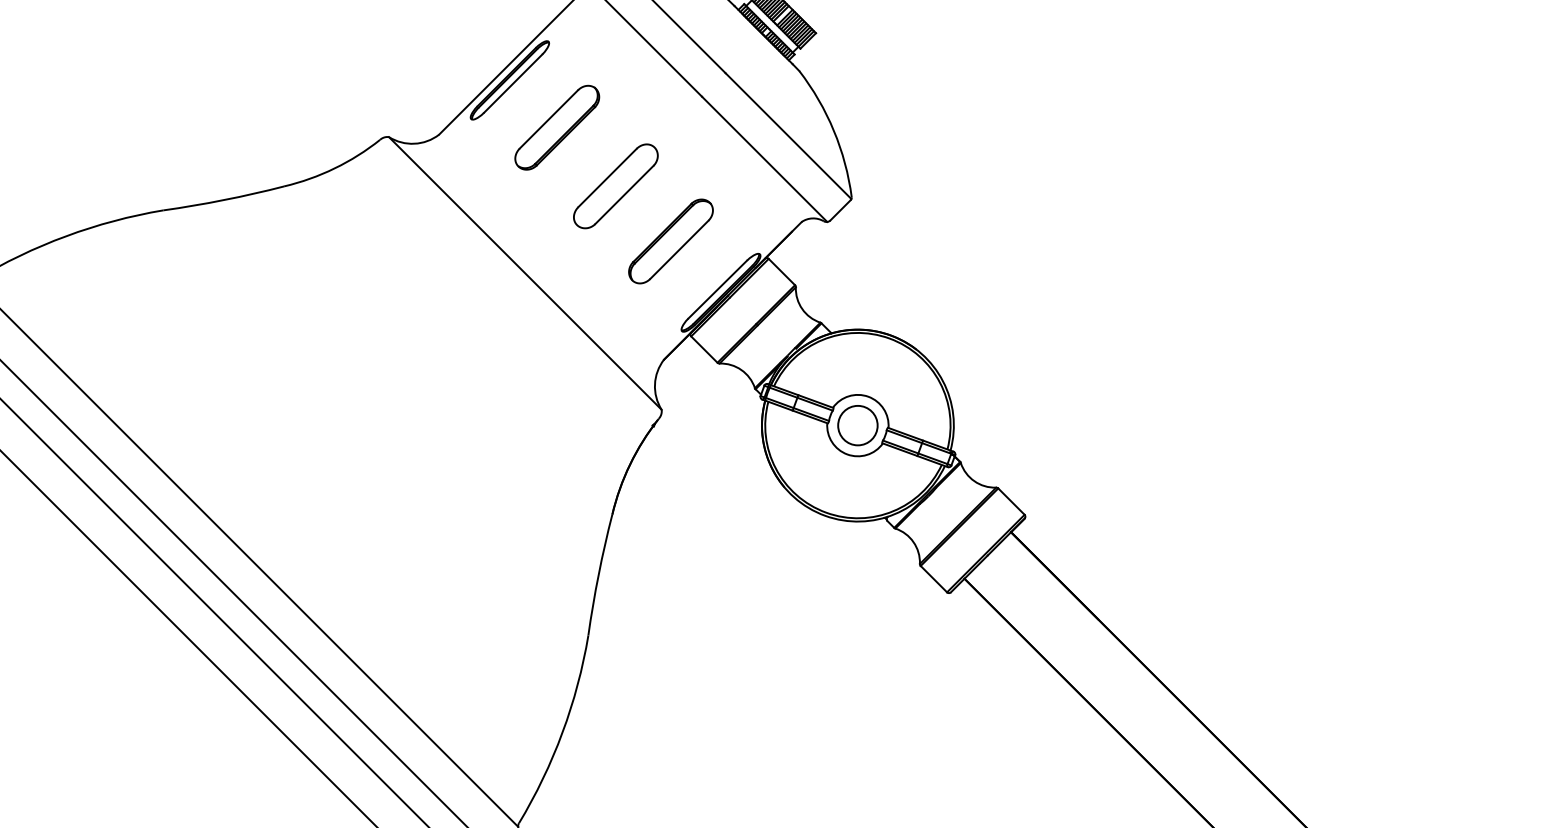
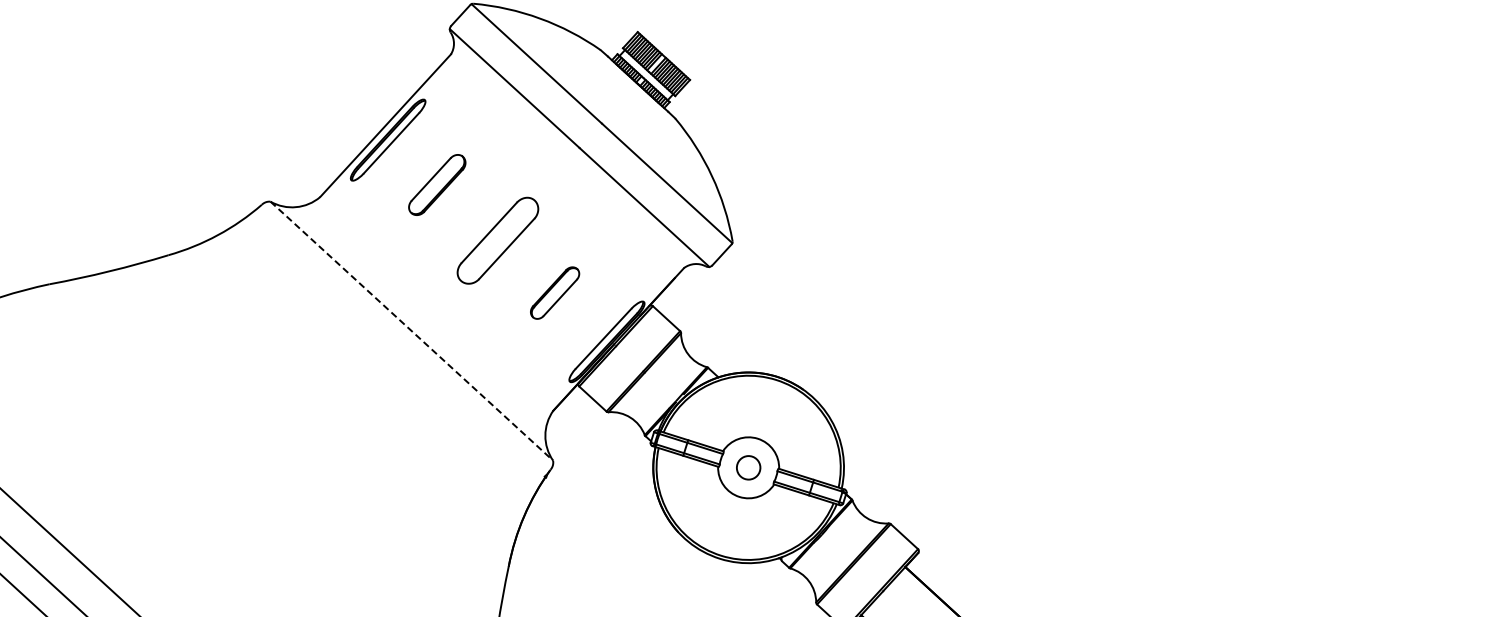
part: (557, 127) -> (437, 184), size x0.7
part: (670, 241) -> (554, 293), size x0.6
line: (525, 273) -> (411, 331), solid -> dashed
circle: (857, 425) -> (748, 467), size x0.6

